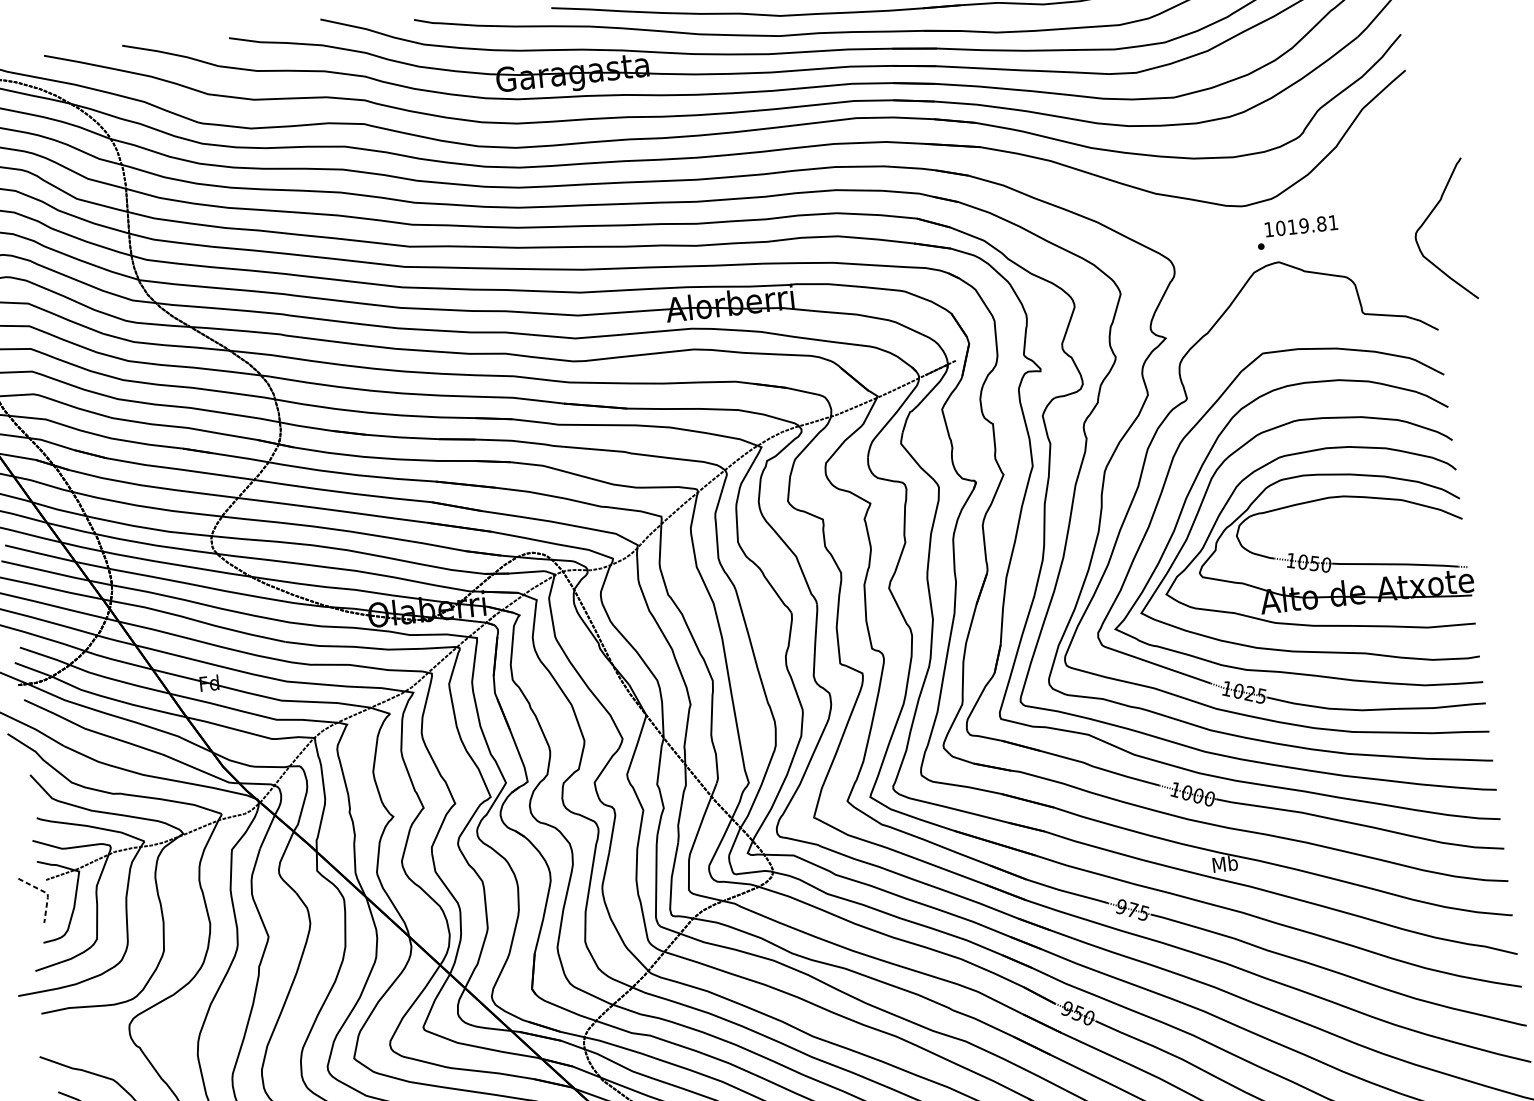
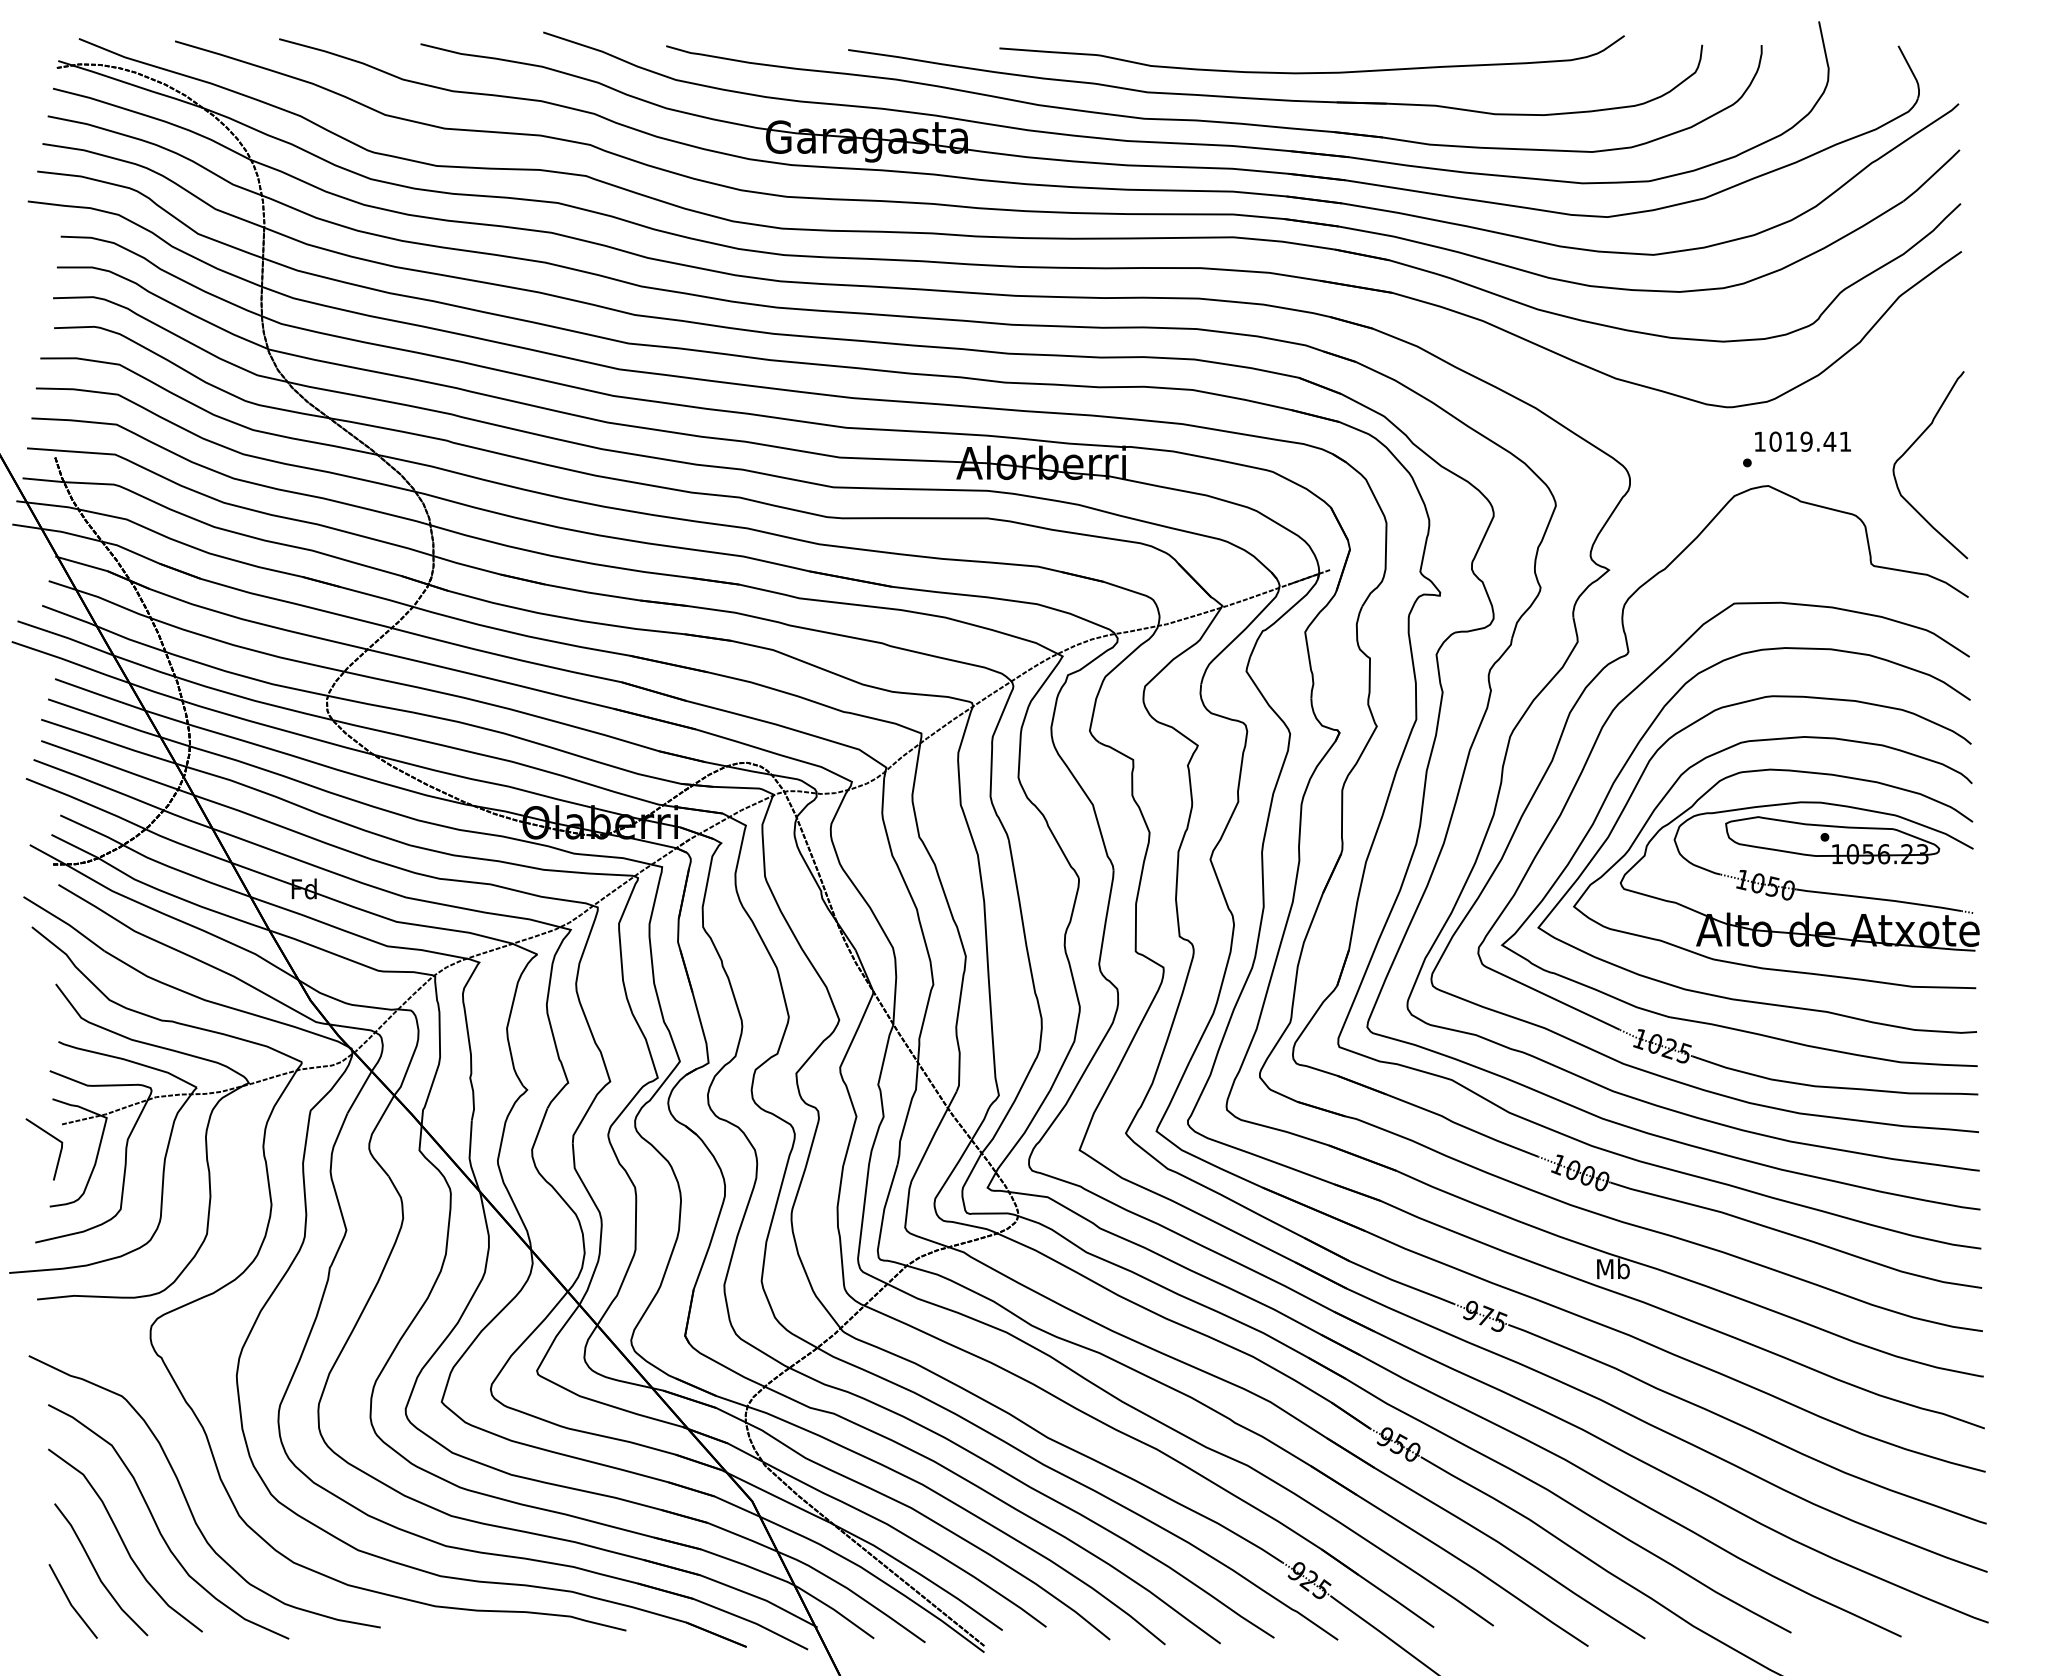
curve: (1427, 219) -> (1911, 447), moved
text: (1321, 223) -> (1829, 441), 1019.81 -> 1019.41
part: (1355, 523) -> (1832, 840), added
line: (47, 893) -> (61, 1142), dashed -> solid

